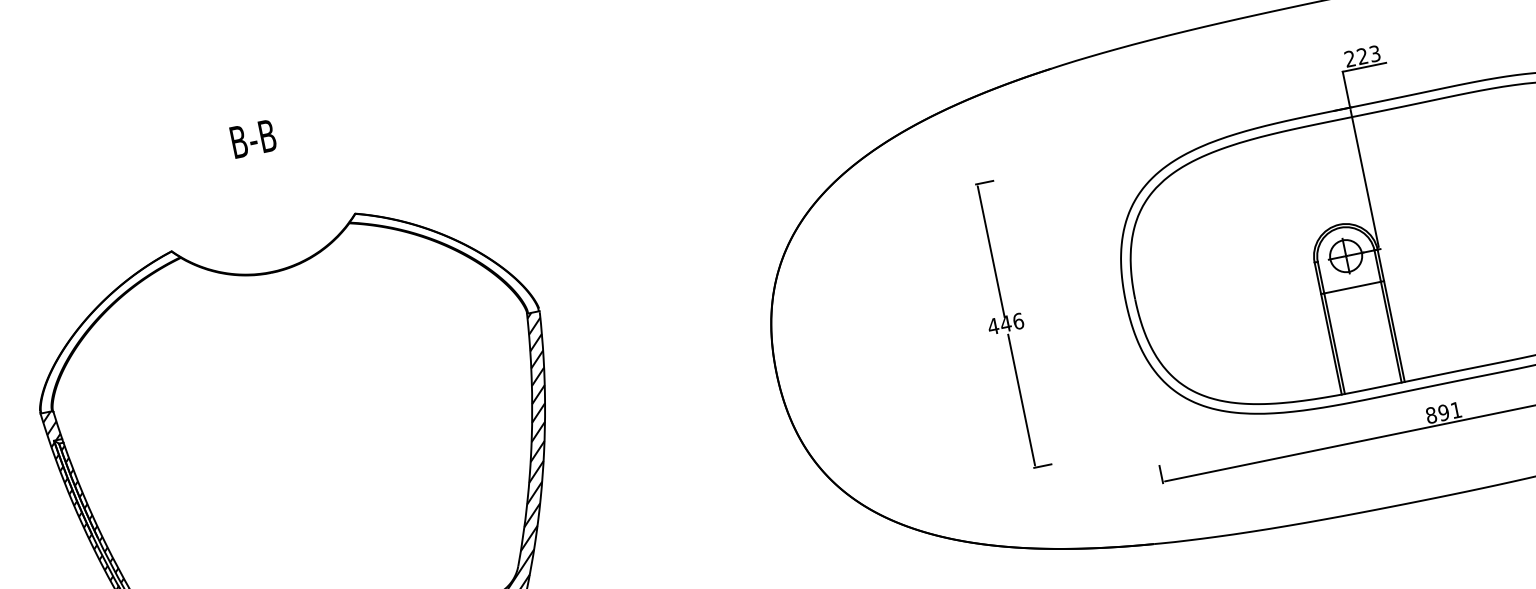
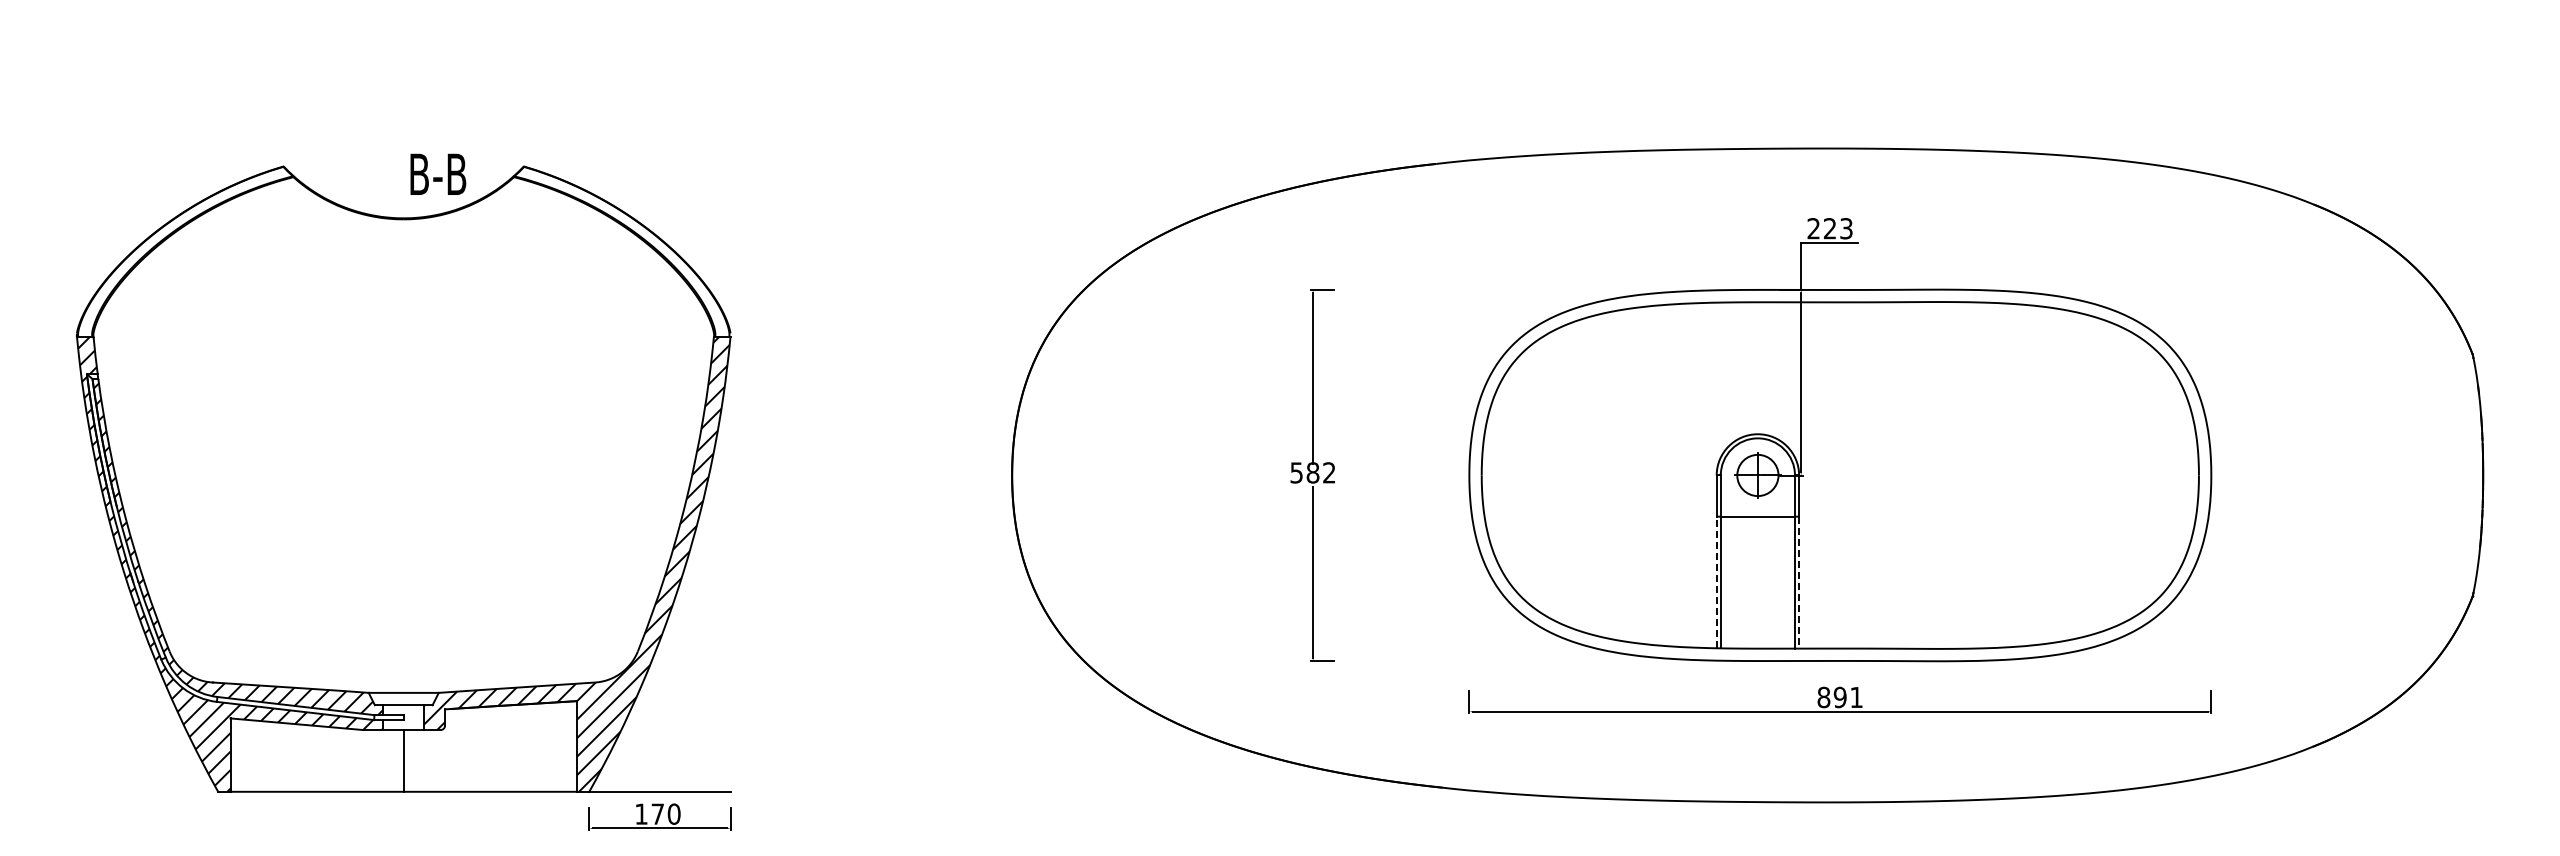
text: (253, 138) -> (438, 173), moved
text: (1005, 323) -> (1312, 472), 446 -> 582
line: (1394, 332) -> (1799, 583), solid -> dashed
line: (1331, 344) -> (1716, 582), solid -> dashed

